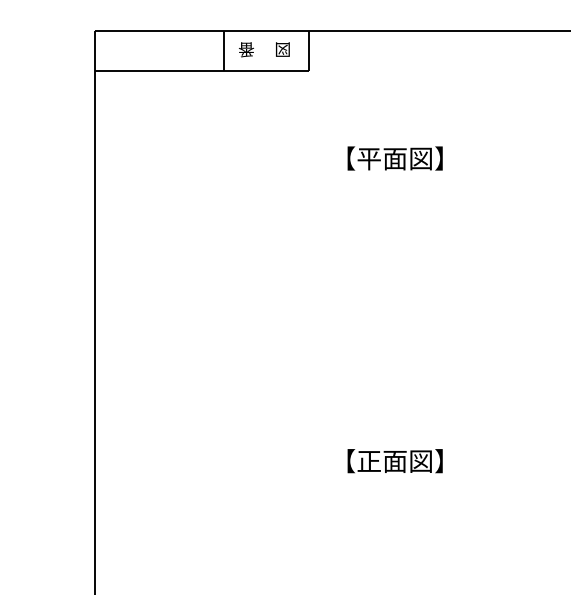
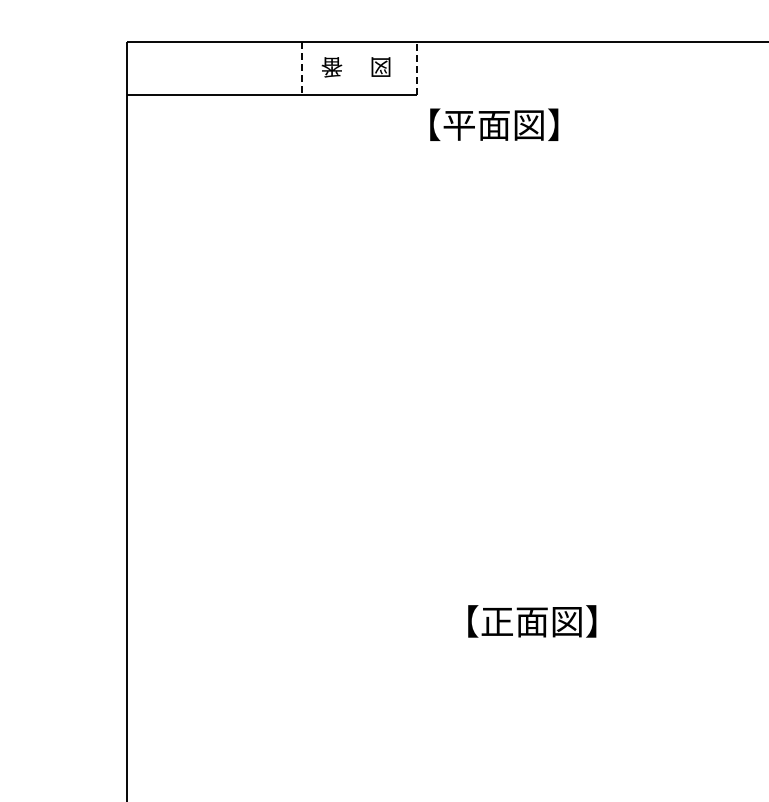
line: (309, 50) -> (416, 68), solid -> dashed
line: (224, 51) -> (302, 69), solid -> dashed
text: (395, 158) -> (494, 124), moved

